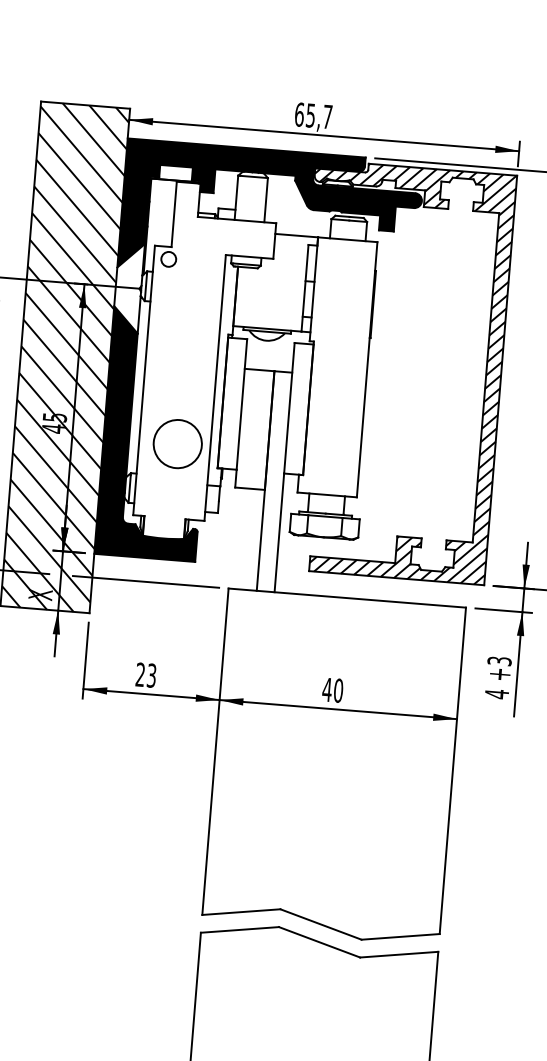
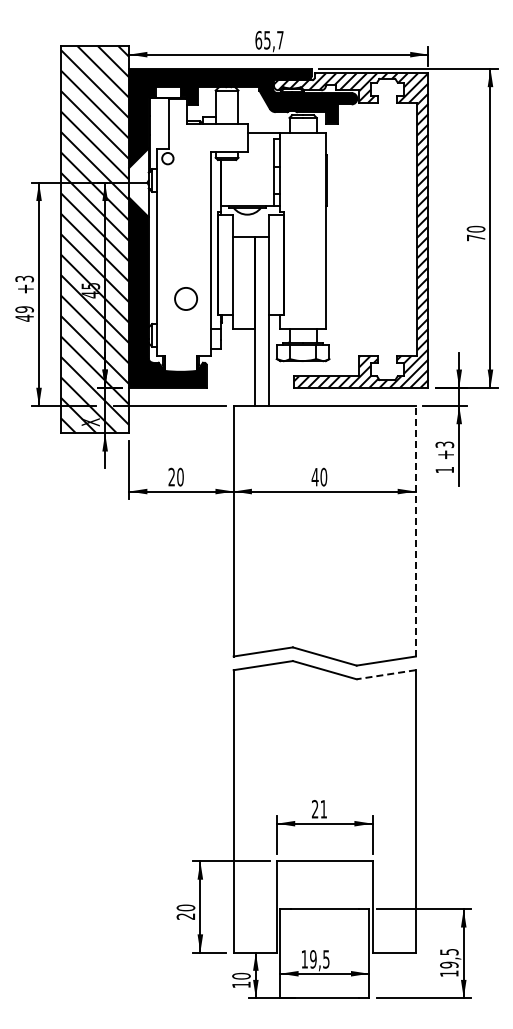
circle: (177, 443) -> (185, 298), size x0.6
text: (151, 674) -> (180, 476), 23 -> 20
text: (496, 693) -> (444, 469), 4 -> 1
line: (452, 769) -> (415, 530), solid -> dashed
line: (399, 954) -> (386, 674), solid -> dashed

